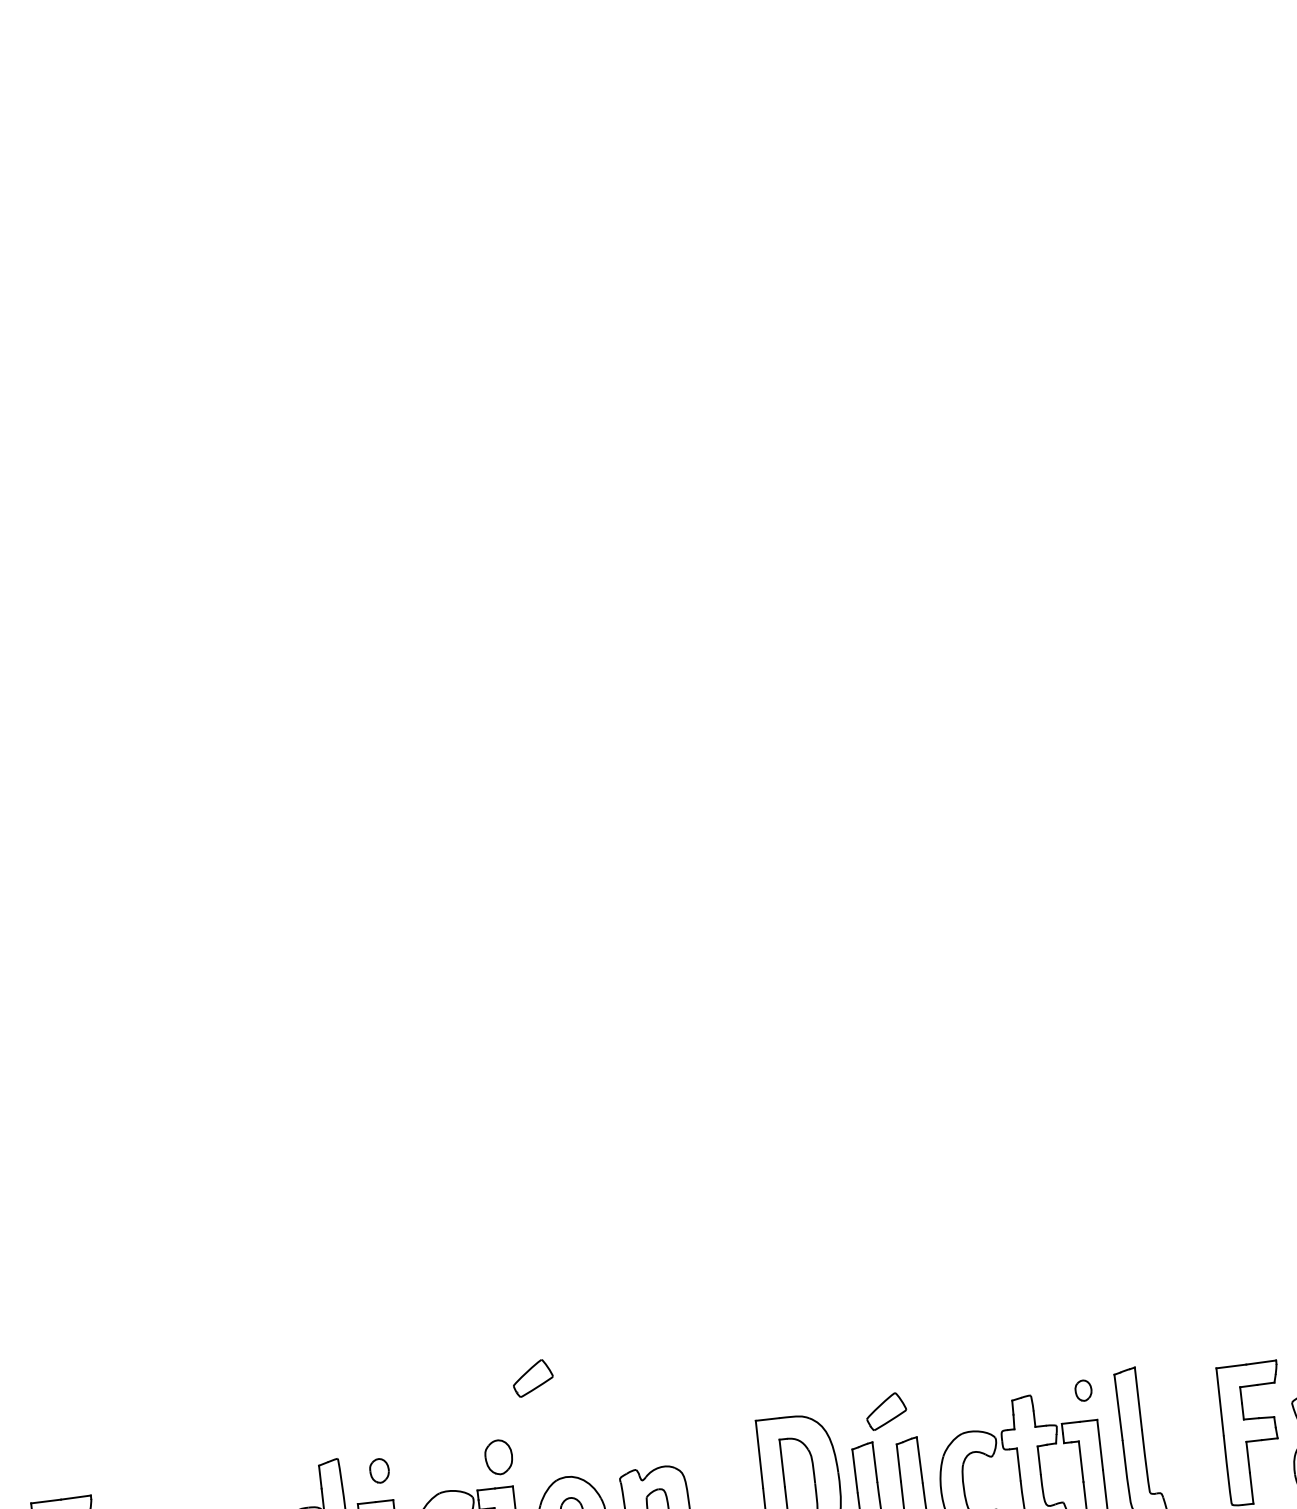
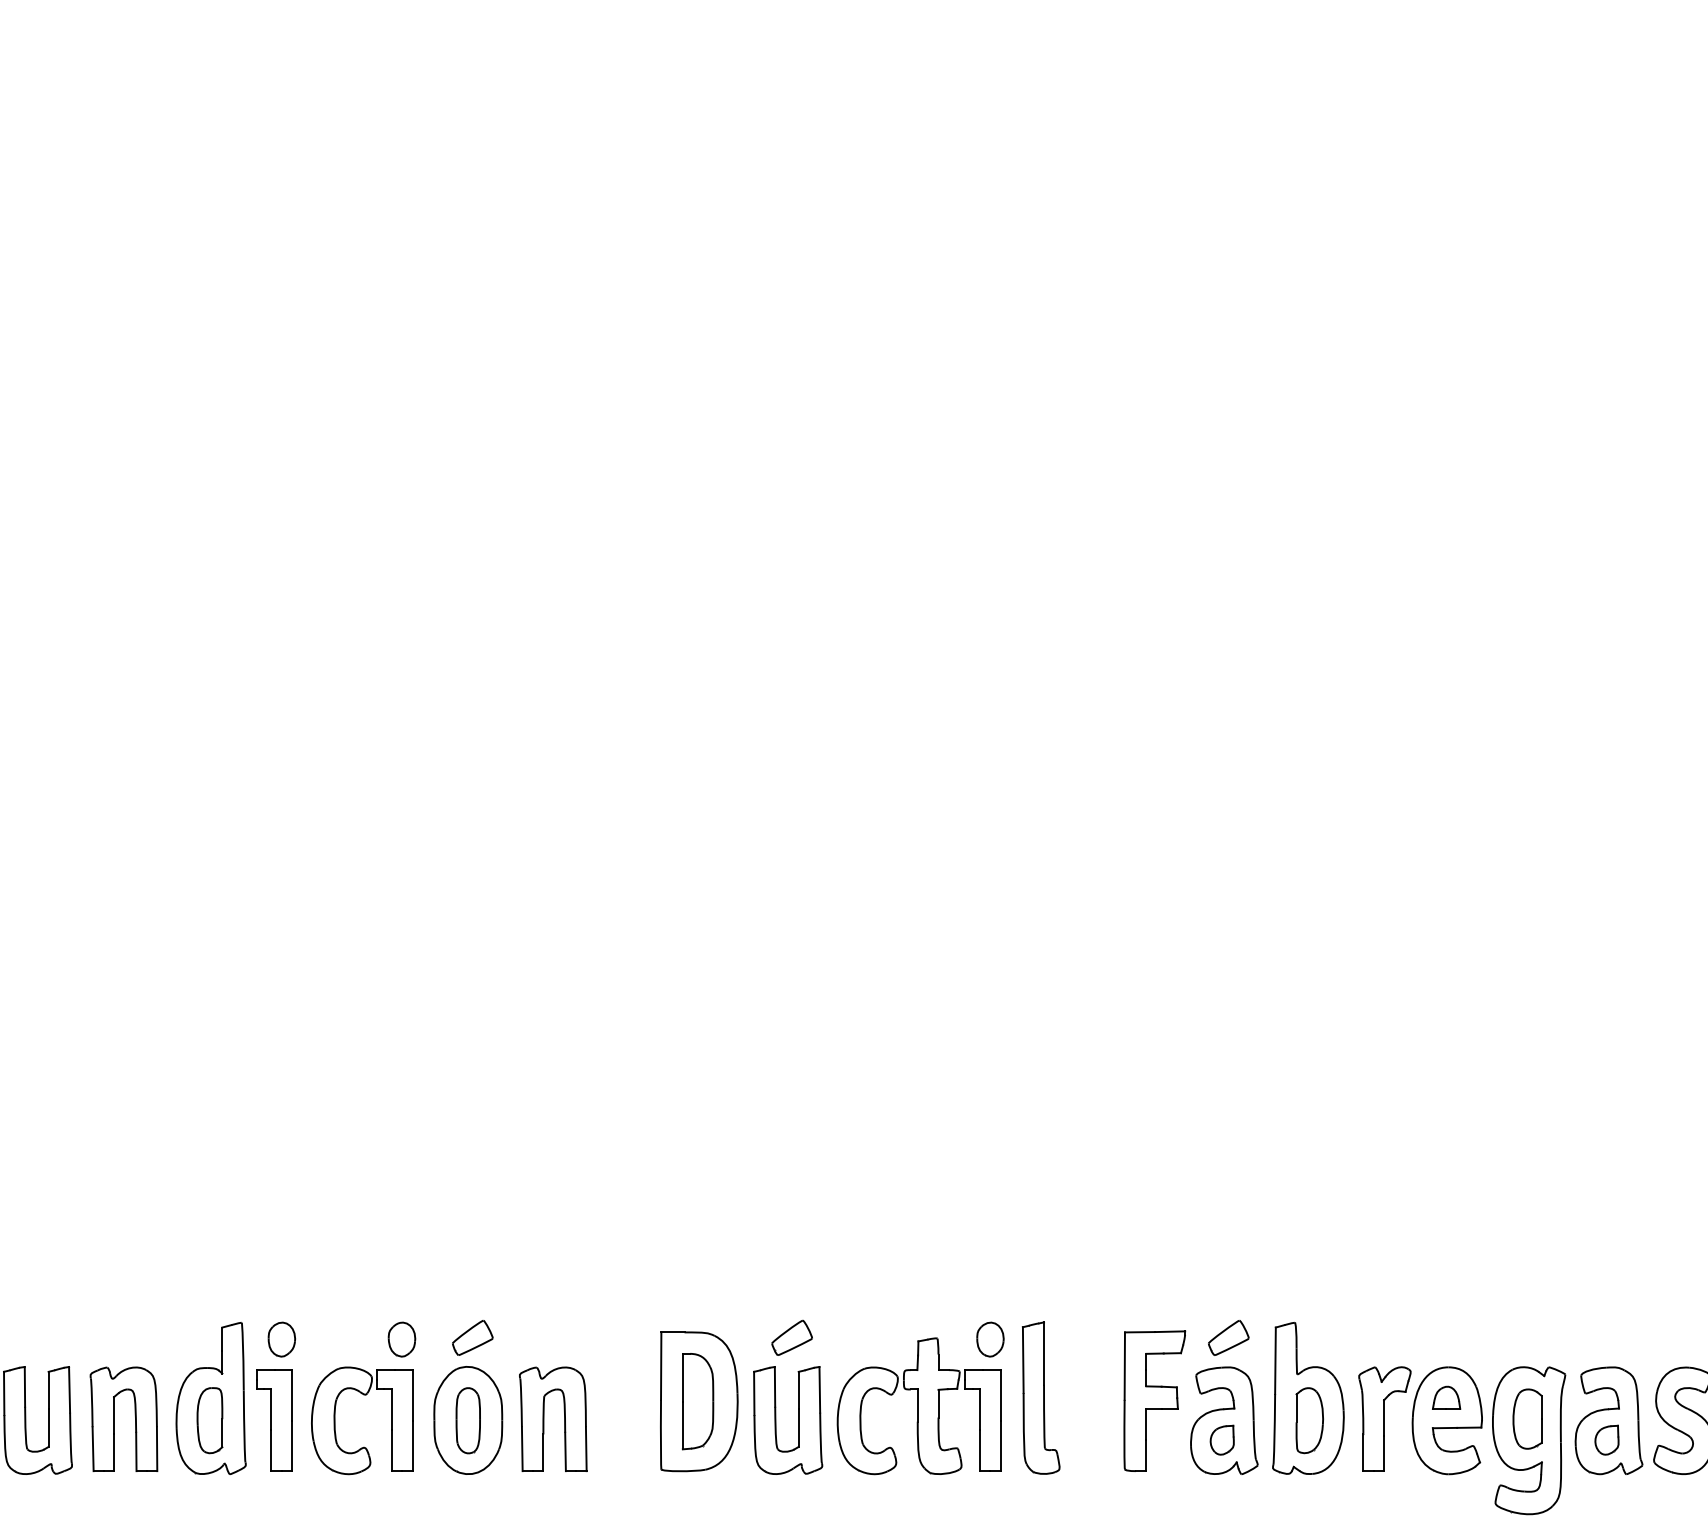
part: (532, 1377) -> (472, 1337), moved
part: (1083, 1390) -> (990, 1339), size x1.67
part: (379, 1470) -> (281, 1339), size x1.43

